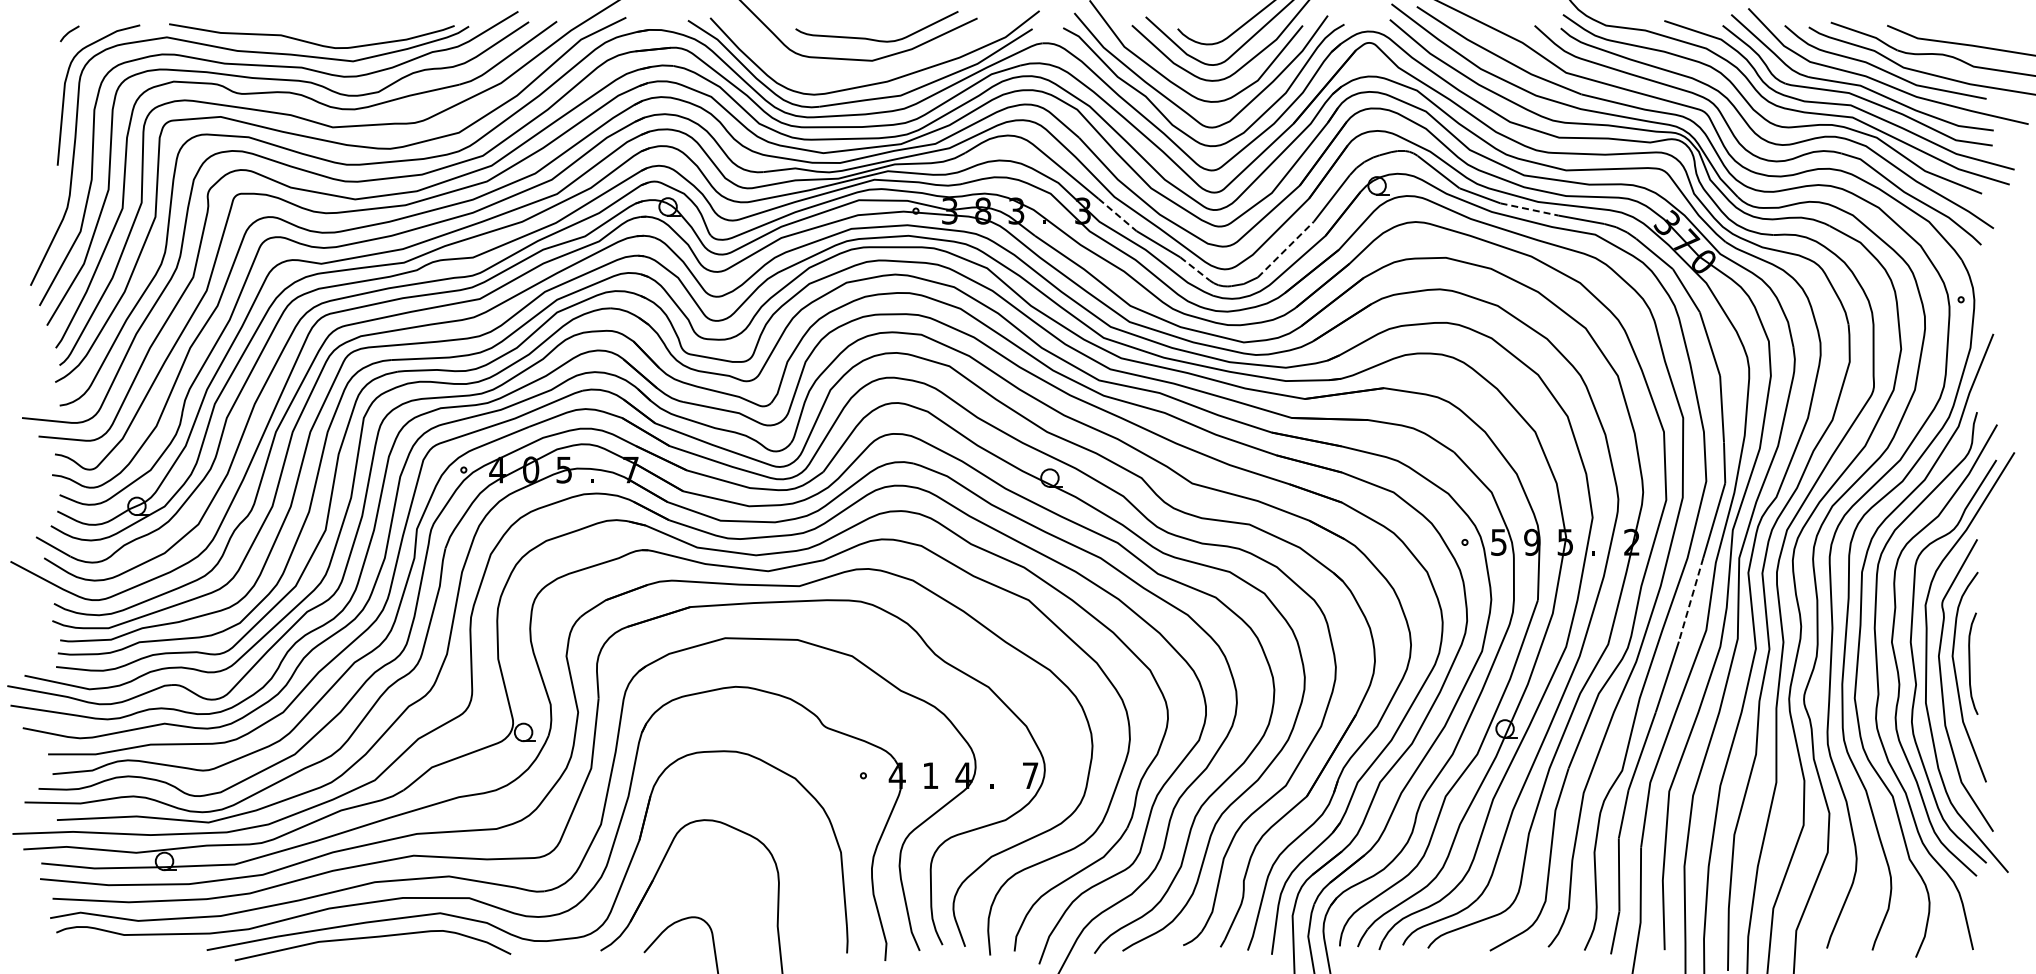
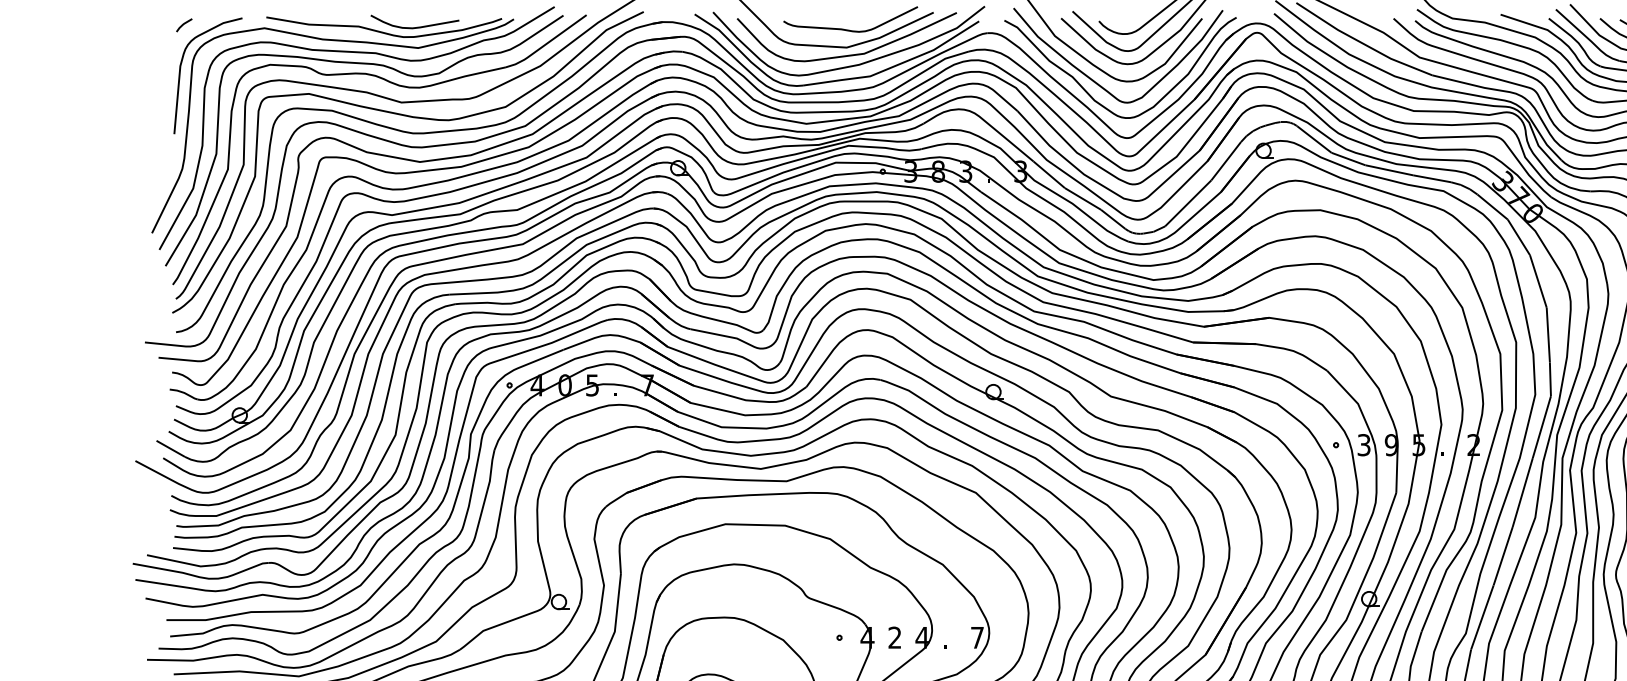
curve: (348, 36) -> (414, 27), added
curve: (874, 69) -> (848, 54), added
line: (1529, 209) -> (1389, 170), dashed -> solid
line: (1117, 214) -> (1049, 174), dashed -> solid
line: (1285, 249) -> (1187, 203), dashed -> solid
line: (1195, 268) -> (1113, 219), dashed -> solid
text: (1498, 541) -> (1363, 444), 5 -> 3
line: (1690, 600) -> (1522, 493), dashed -> solid
text: (930, 775) -> (894, 637), 1 -> 2

